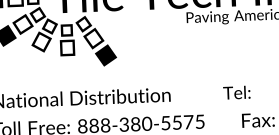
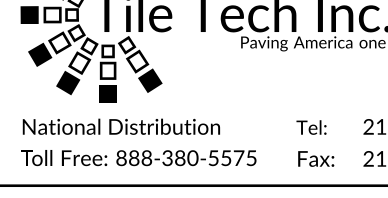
fill: (32, 59) -> (68, 82), added
fill: (68, 68) -> (108, 93), added
text: (236, 92) -> (311, 127), moved

